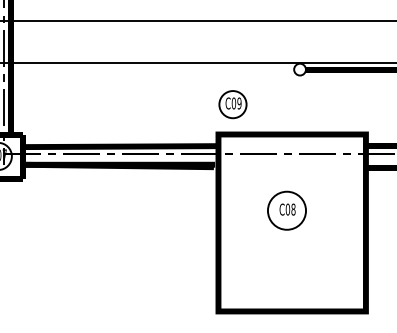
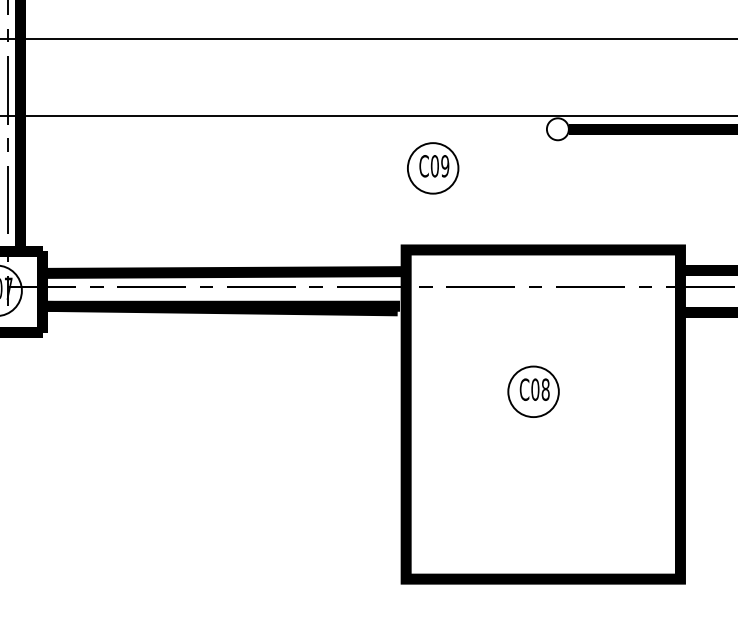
part: (232, 104) -> (432, 168), moved
circle: (286, 210) -> (532, 391), size x0.71

